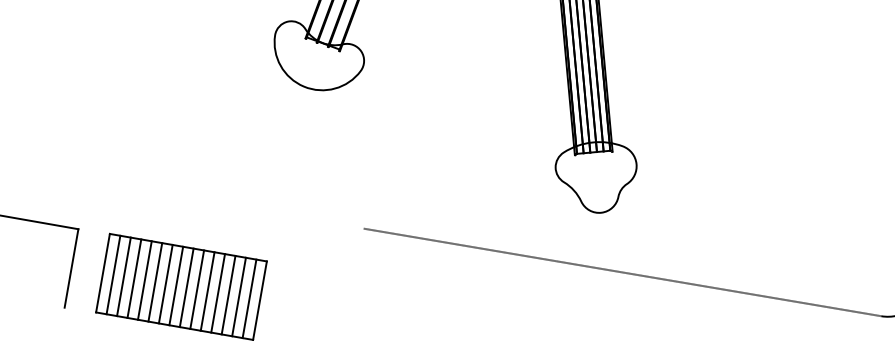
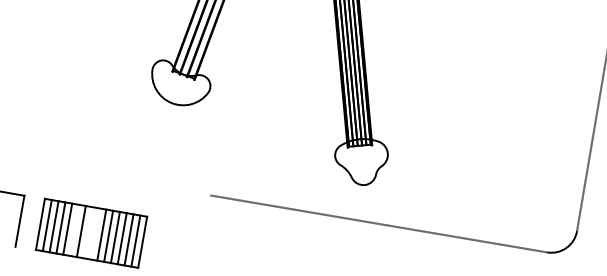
line: (155, 281) -> (74, 229), removed
line: (175, 285) -> (87, 232), removed
line: (185, 287) -> (94, 233), removed

